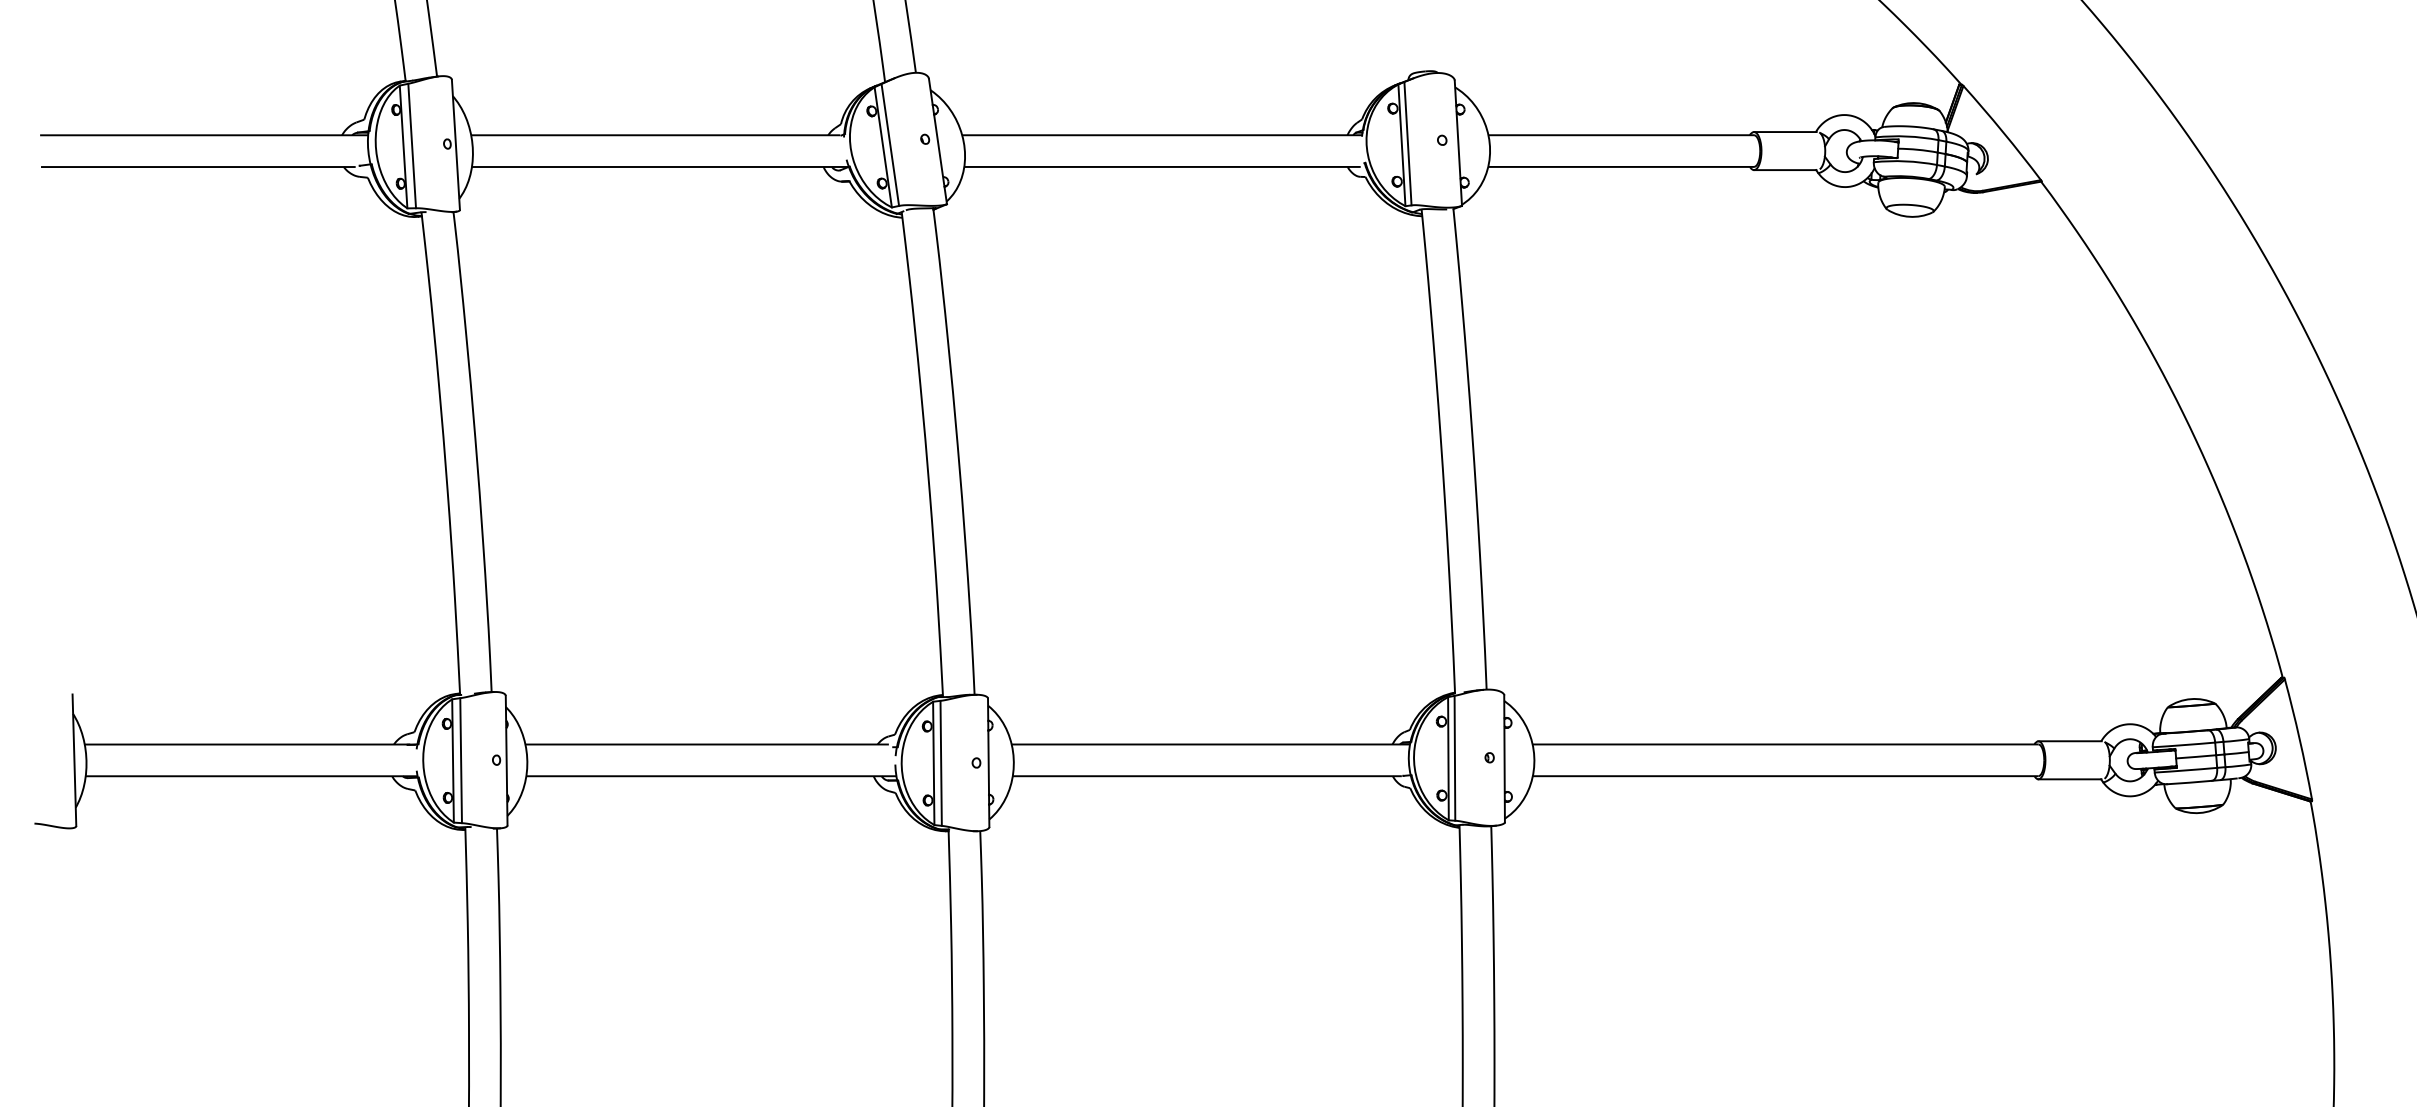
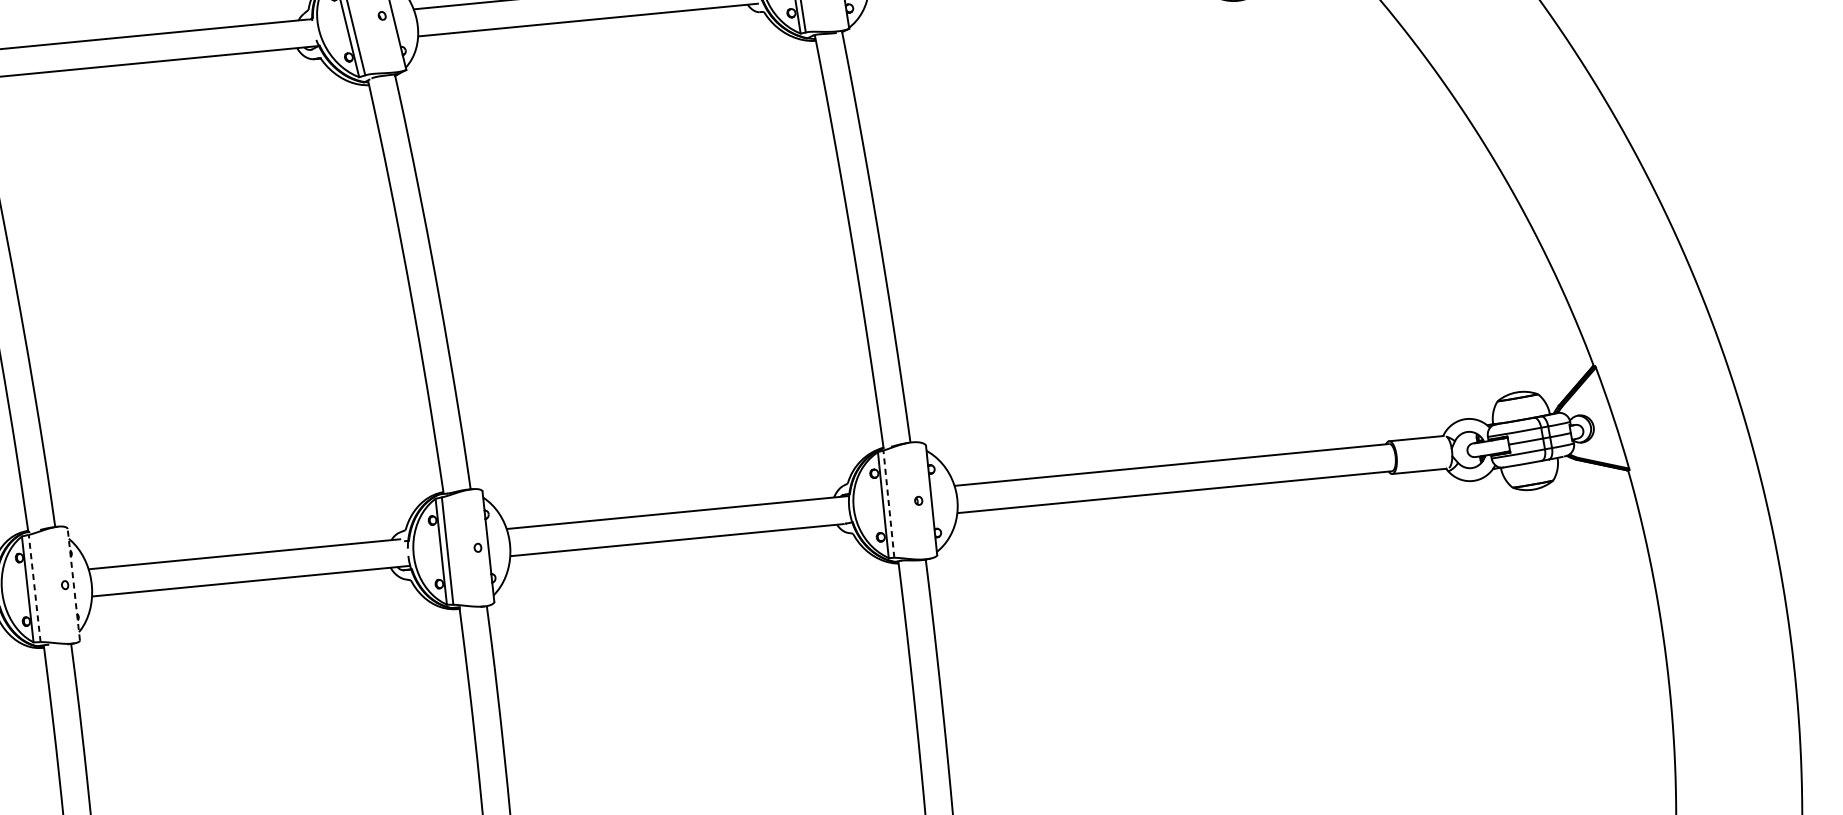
line: (1454, 757) -> (888, 503), solid -> dashed
line: (461, 760) -> (35, 588), solid -> dashed
line: (506, 760) -> (73, 584), solid -> dashed

